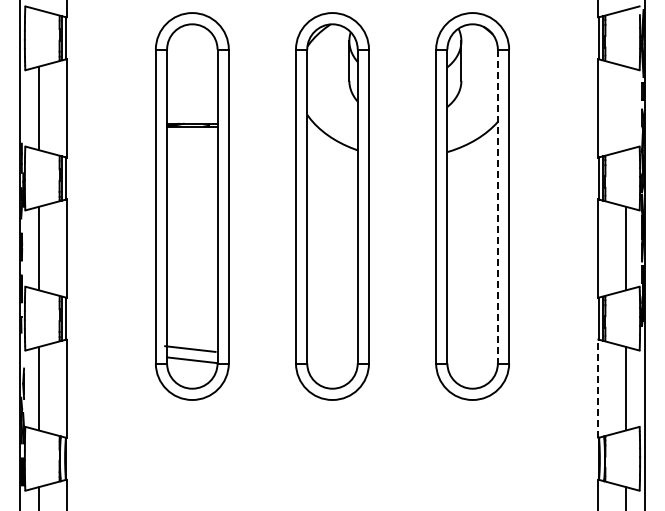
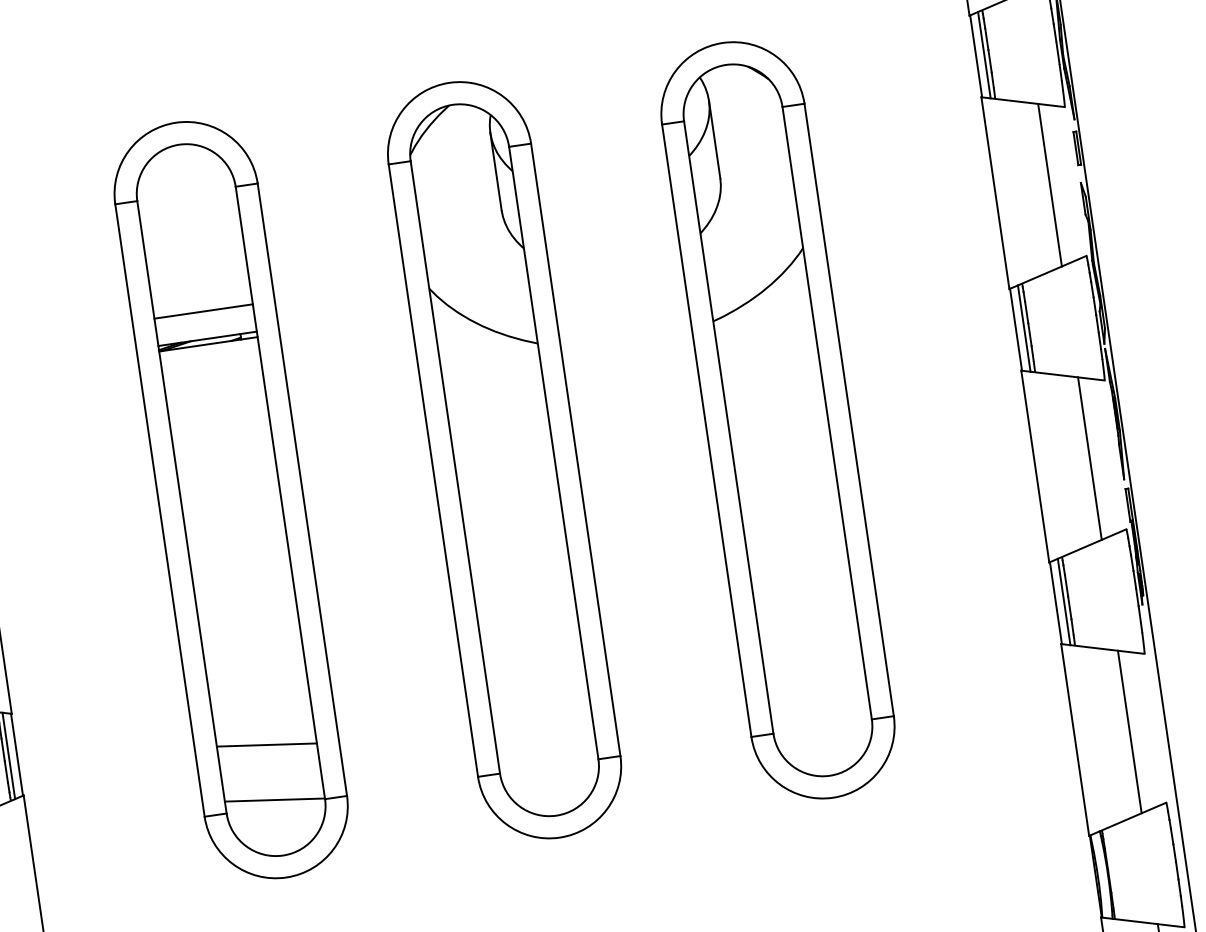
line: (626, 108) -> (1050, 185), added
line: (192, 109) -> (203, 310), added
line: (497, 206) -> (826, 413), dashed -> solid
line: (190, 348) -> (267, 743), moved
line: (598, 388) -> (1075, 739), dashed -> solid

